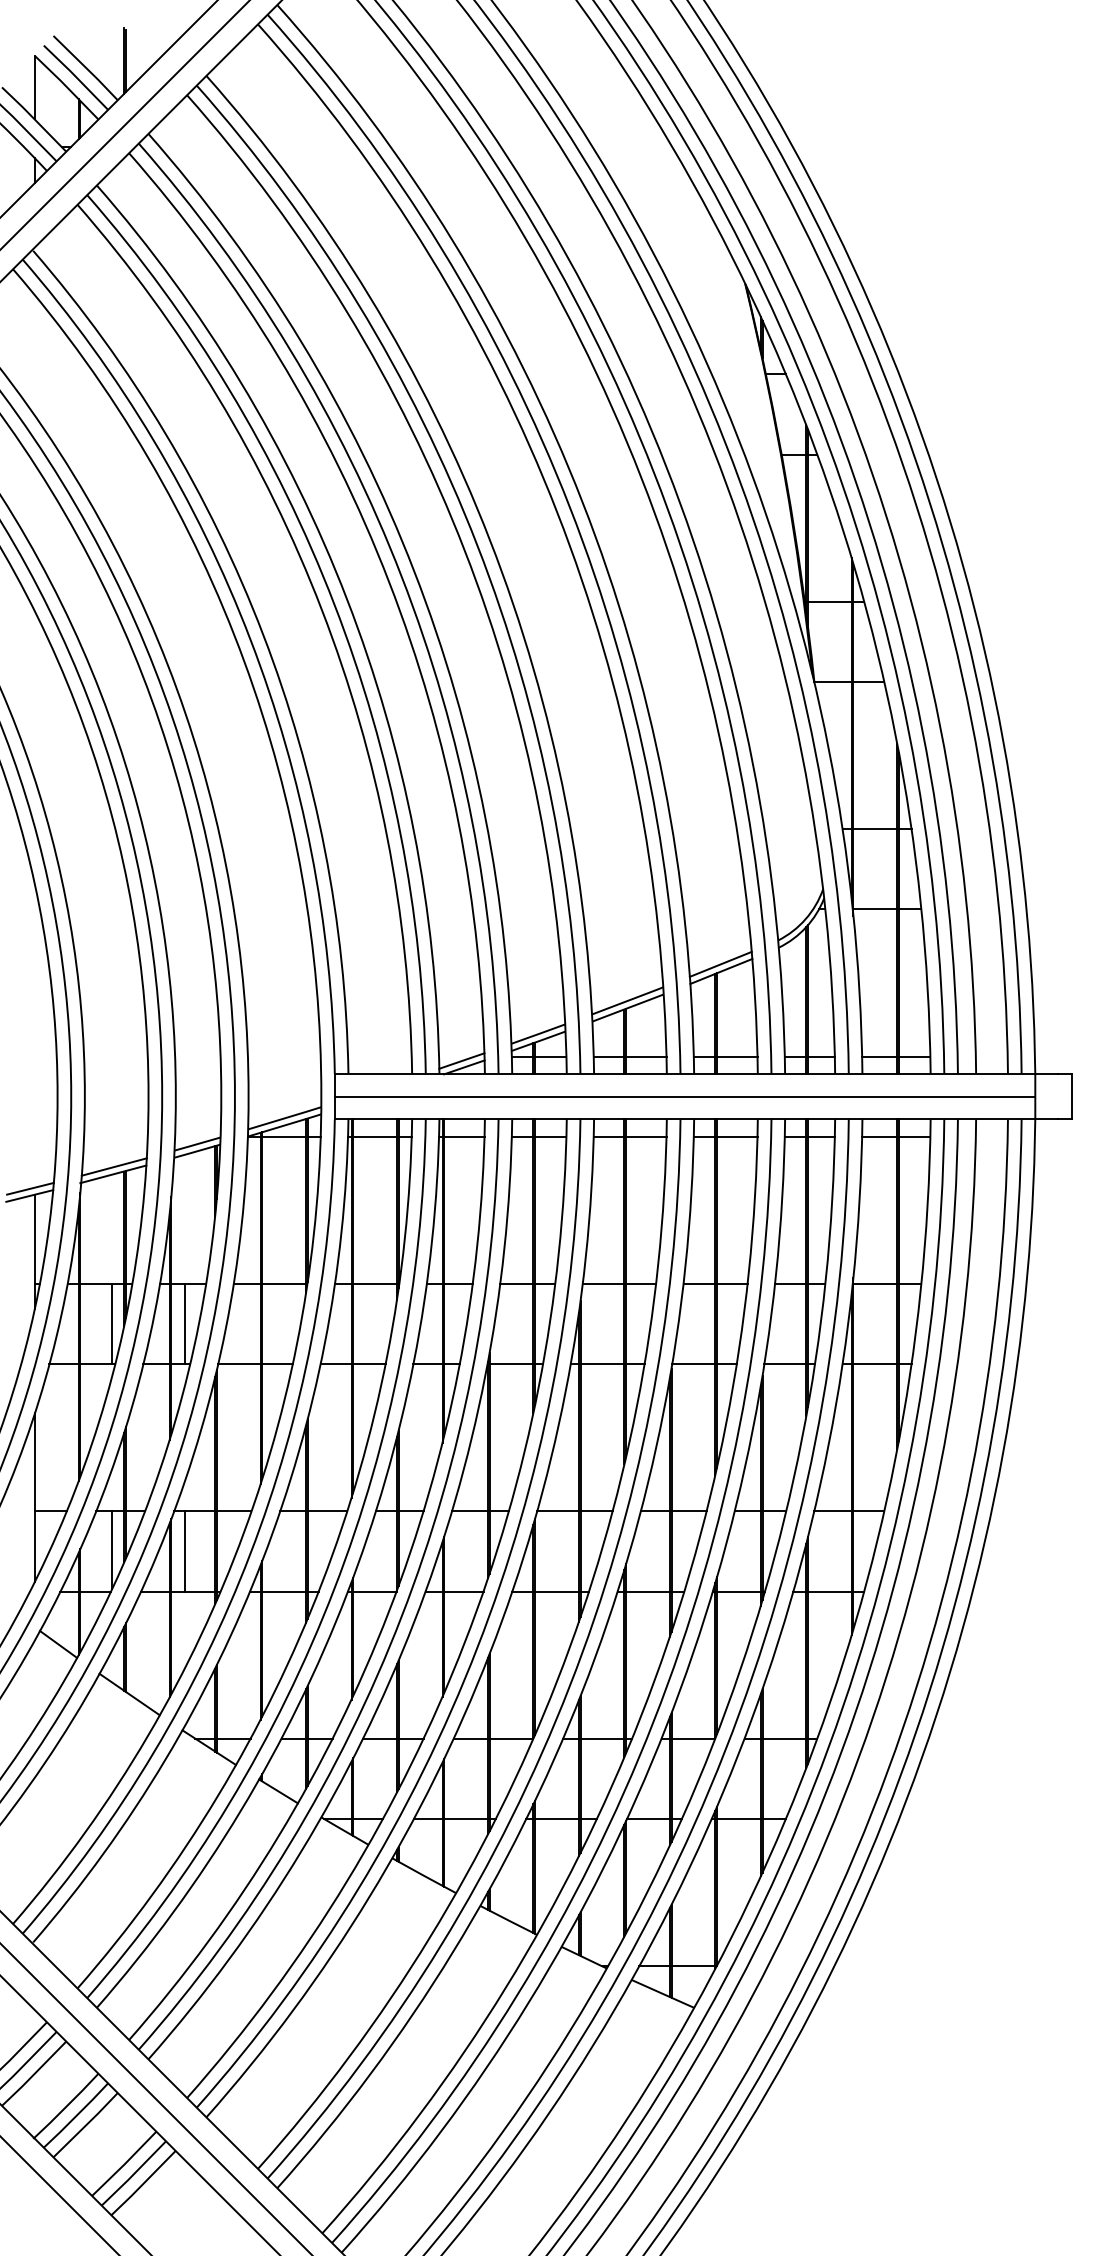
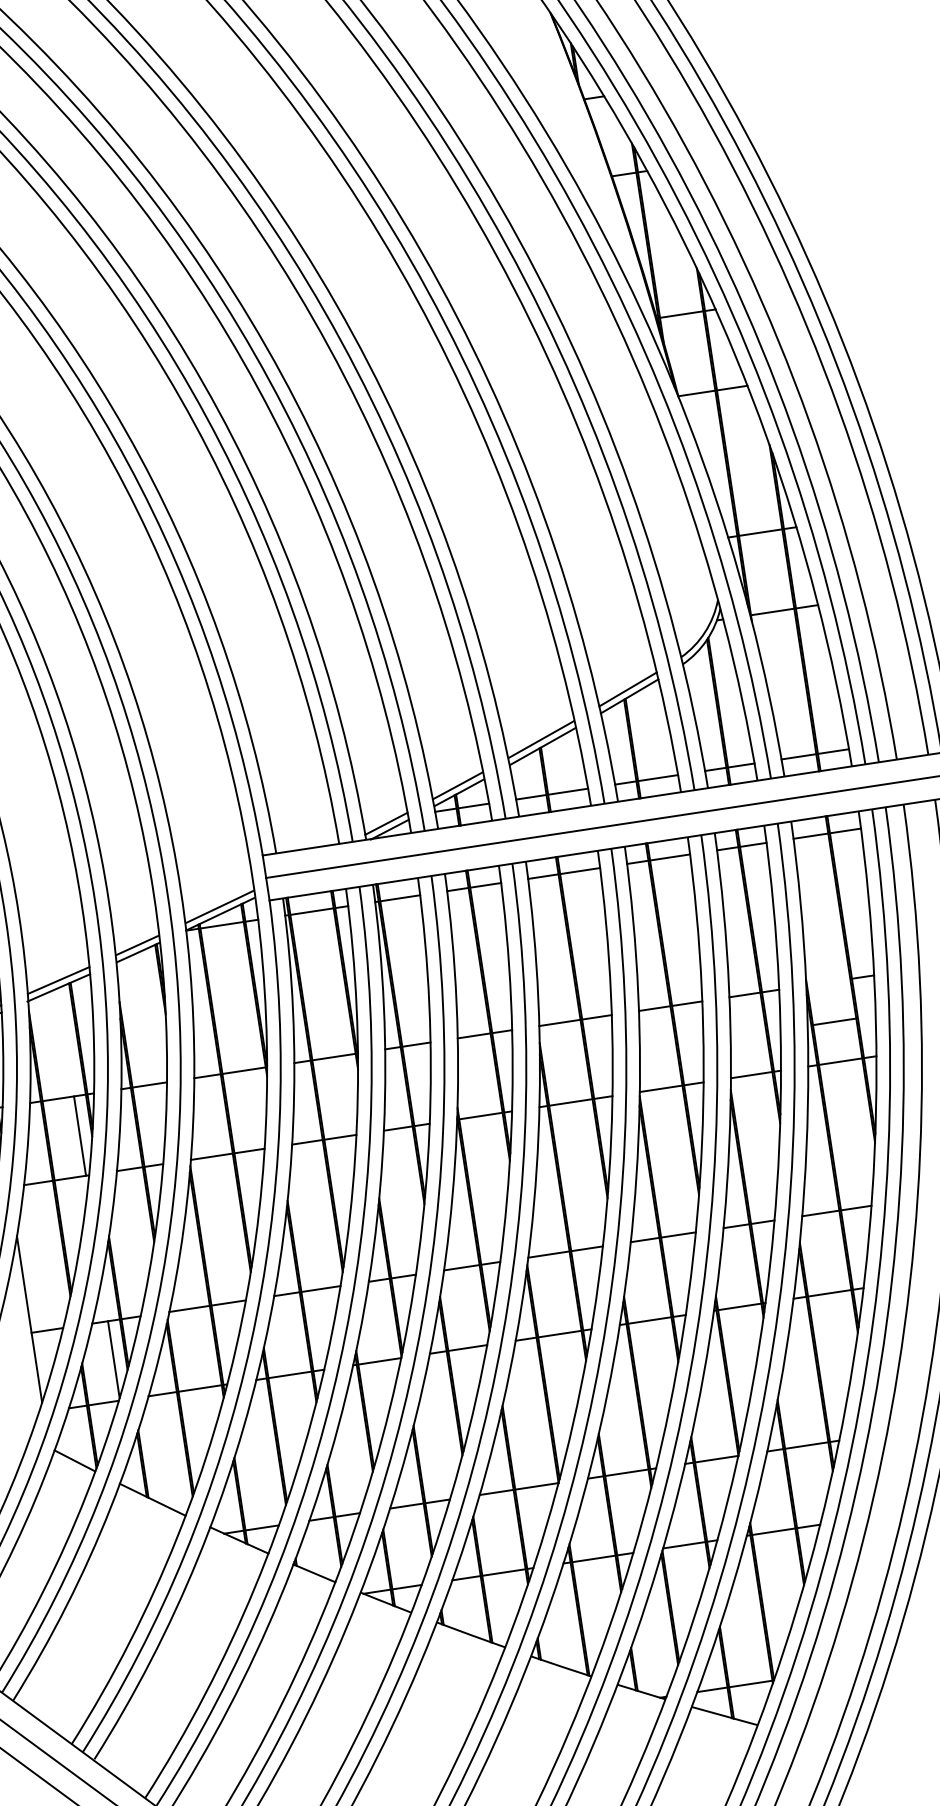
line: (875, 1283) -> (834, 1021), moved
line: (184, 1323) -> (151, 1124), removed
line: (184, 1551) -> (185, 1350), removed

